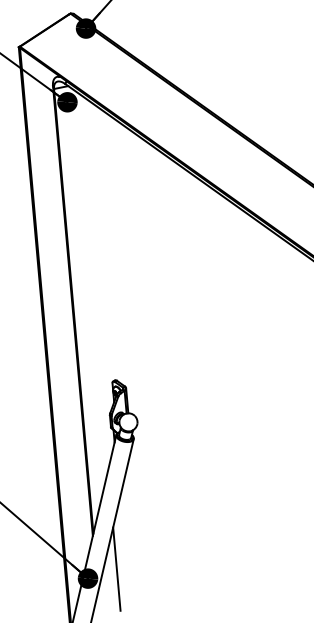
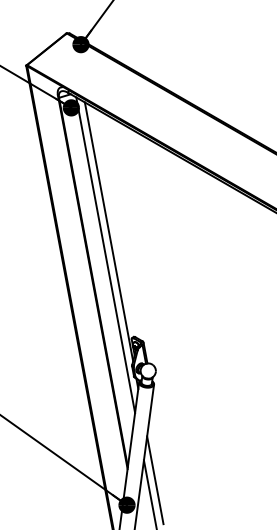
line: (97, 252) -> (108, 231), added
line: (91, 279) -> (105, 254), added
line: (124, 552) -> (155, 480), added

